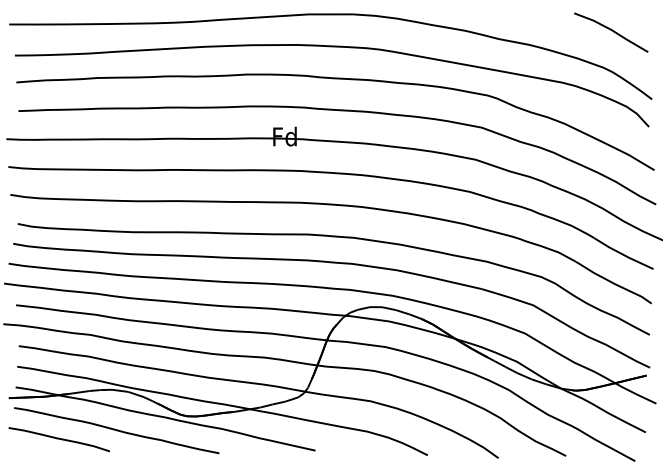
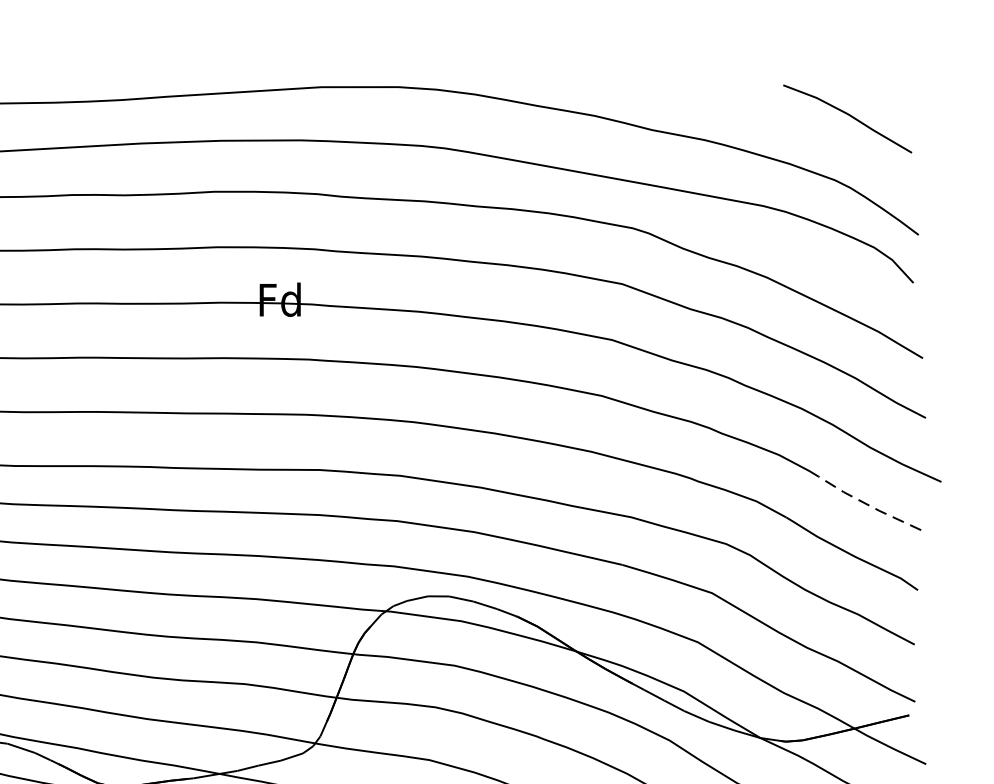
line: (623, 254) -> (868, 504), solid -> dashed

